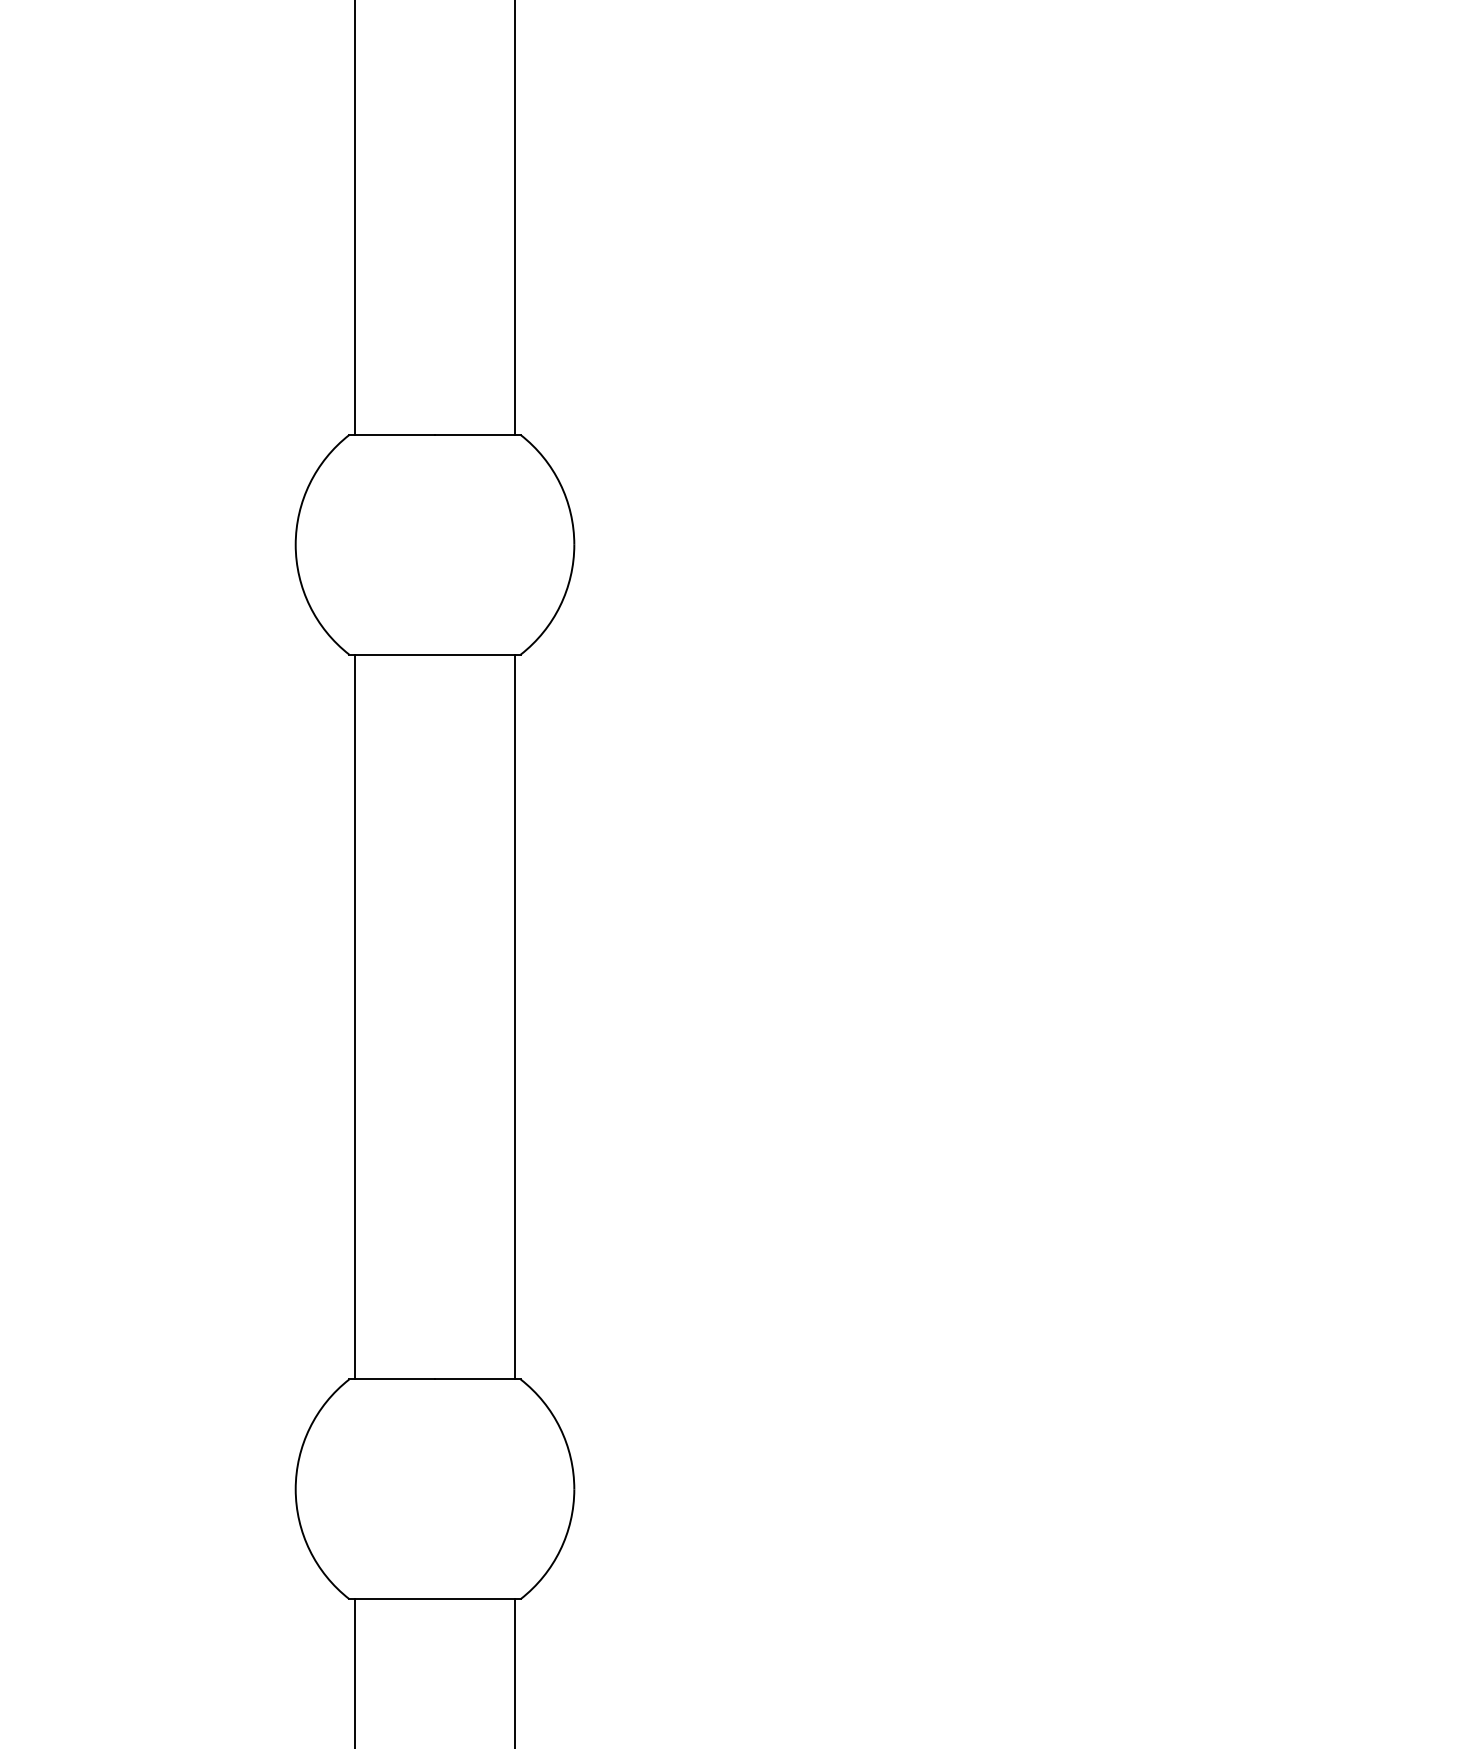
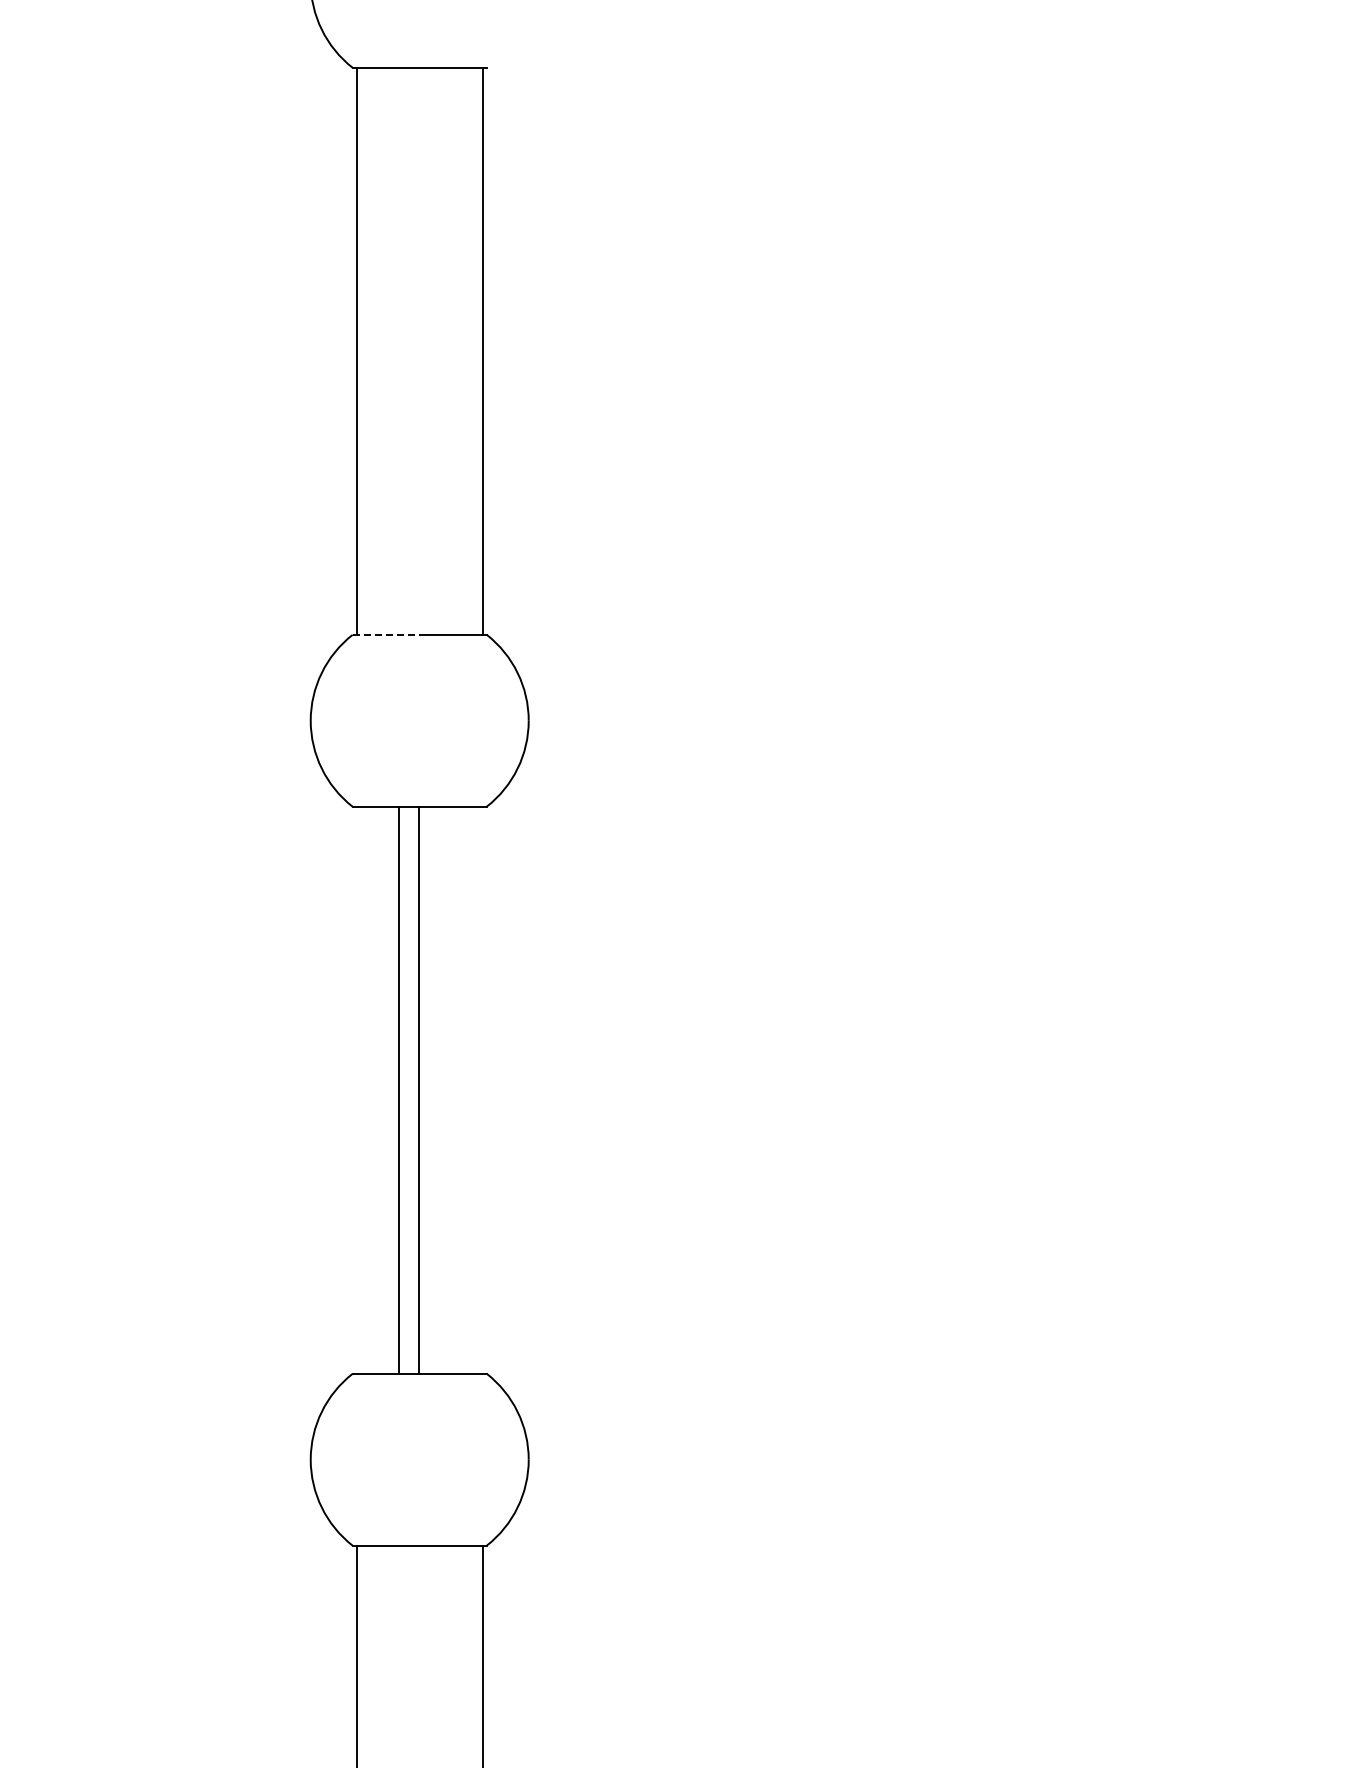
line: (392, 434) -> (386, 634), solid -> dashed
line: (354, 1016) -> (398, 1089), moved
line: (515, 1016) -> (418, 1089), moved

